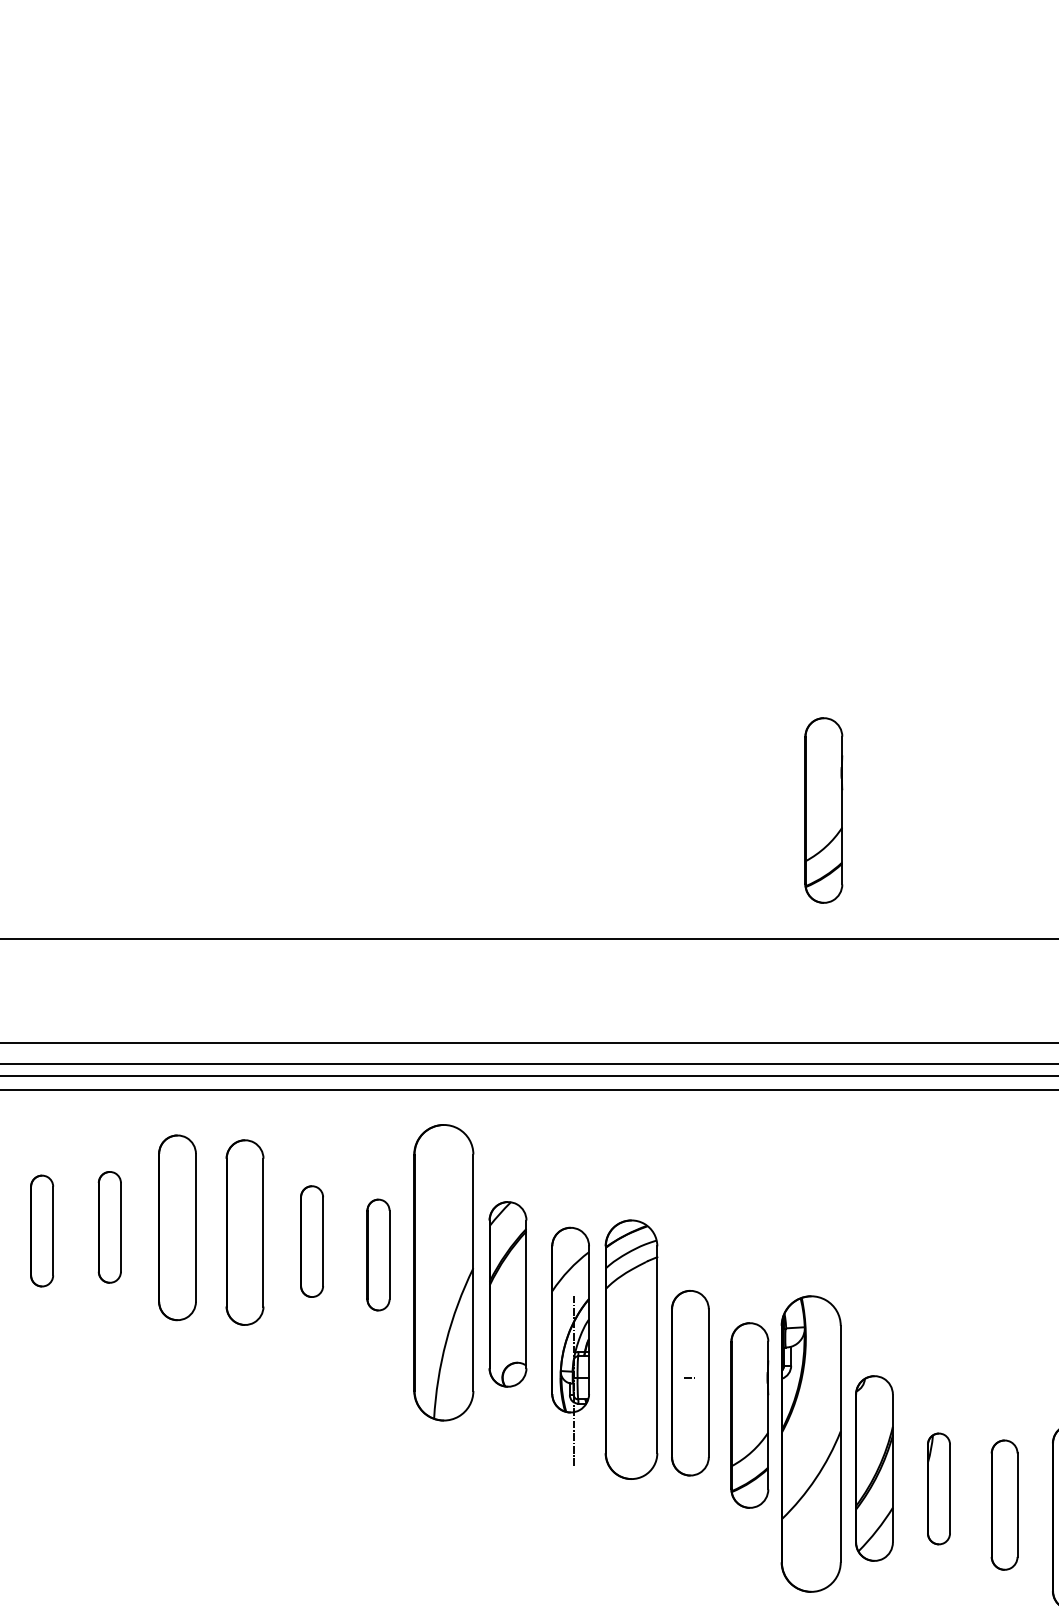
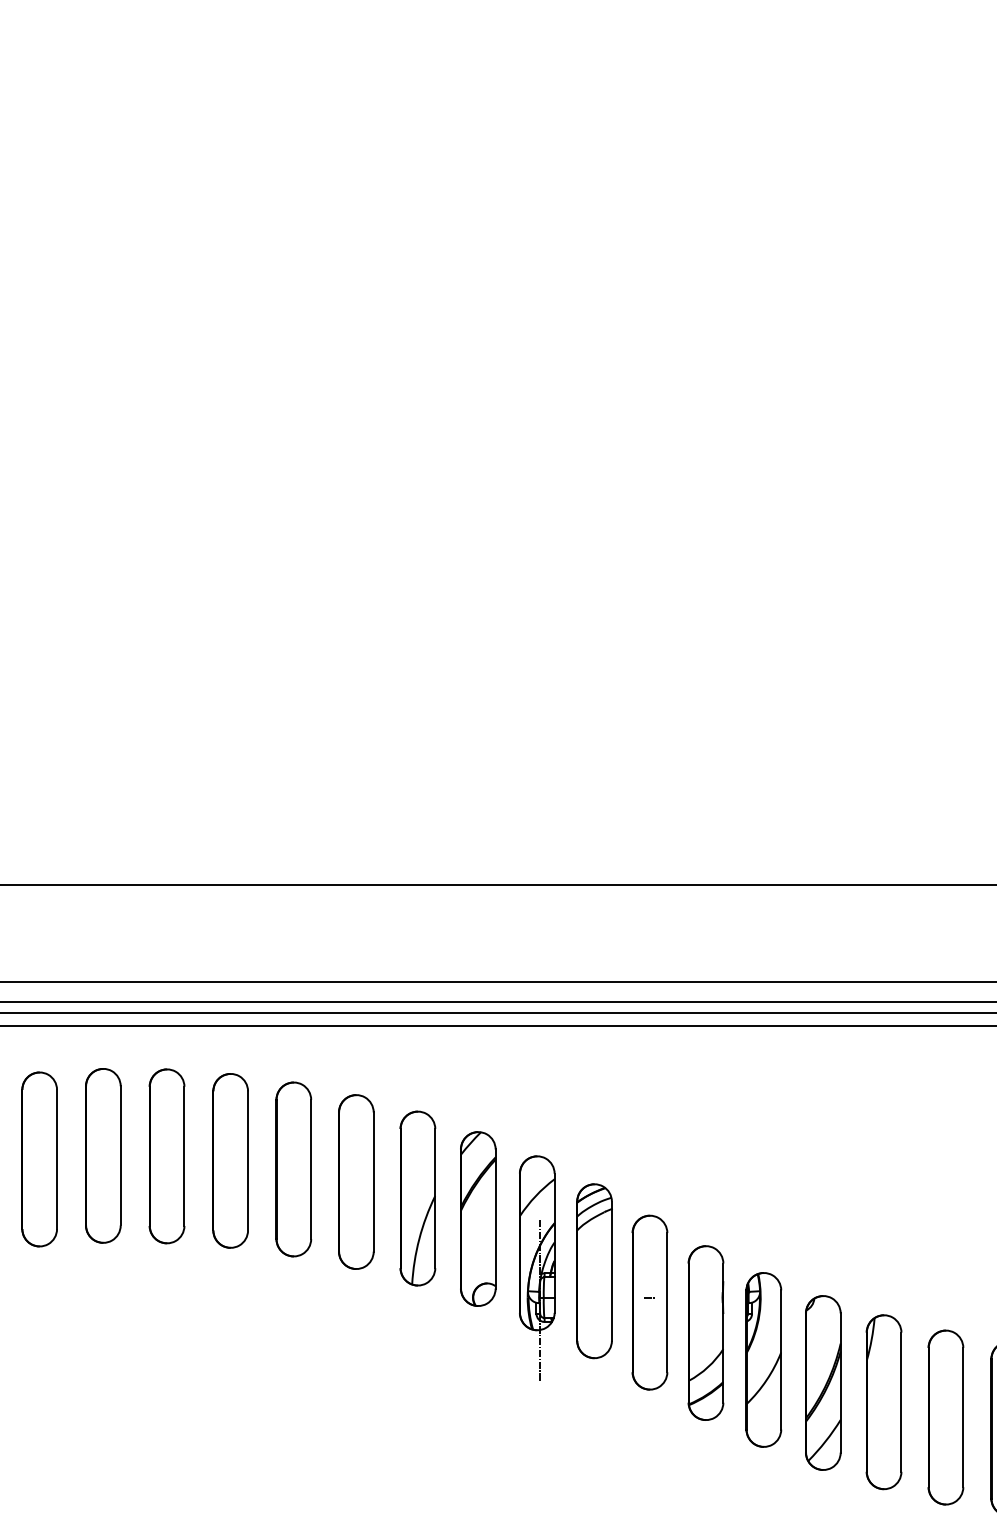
part: (823, 810) -> (775, 763), removed
part: (109, 1227) -> (103, 1156), size x1.67
part: (41, 1230) -> (38, 1158), size x1.67
part: (311, 1241) -> (293, 1169), size x1.67
part: (378, 1254) -> (356, 1181), size x1.67
part: (443, 1272) -> (417, 1198), size x0.62
part: (631, 1349) -> (594, 1270), size x0.71
part: (811, 1443) -> (764, 1359), size x0.62
part: (938, 1488) -> (883, 1401), size x1.67
part: (1004, 1504) -> (945, 1416), size x1.43

